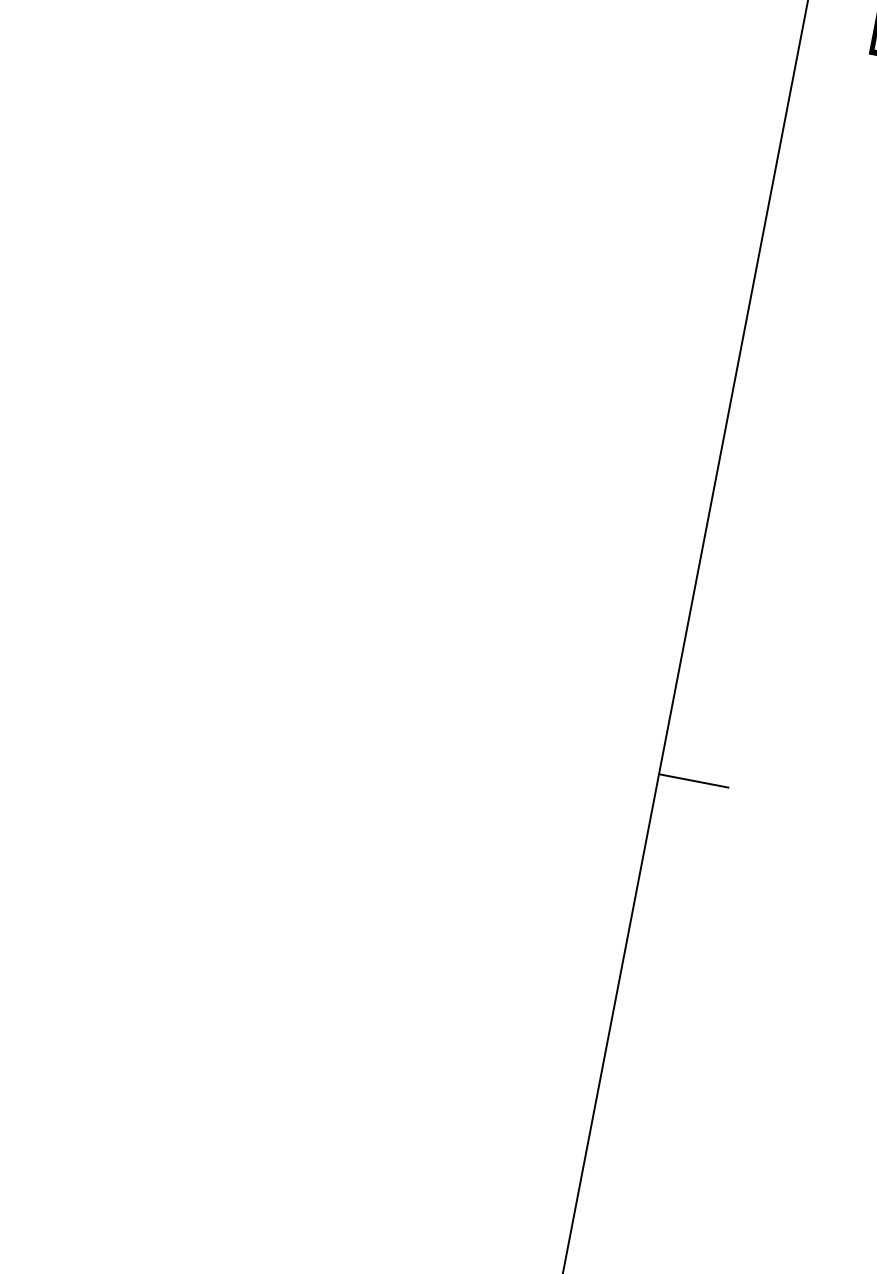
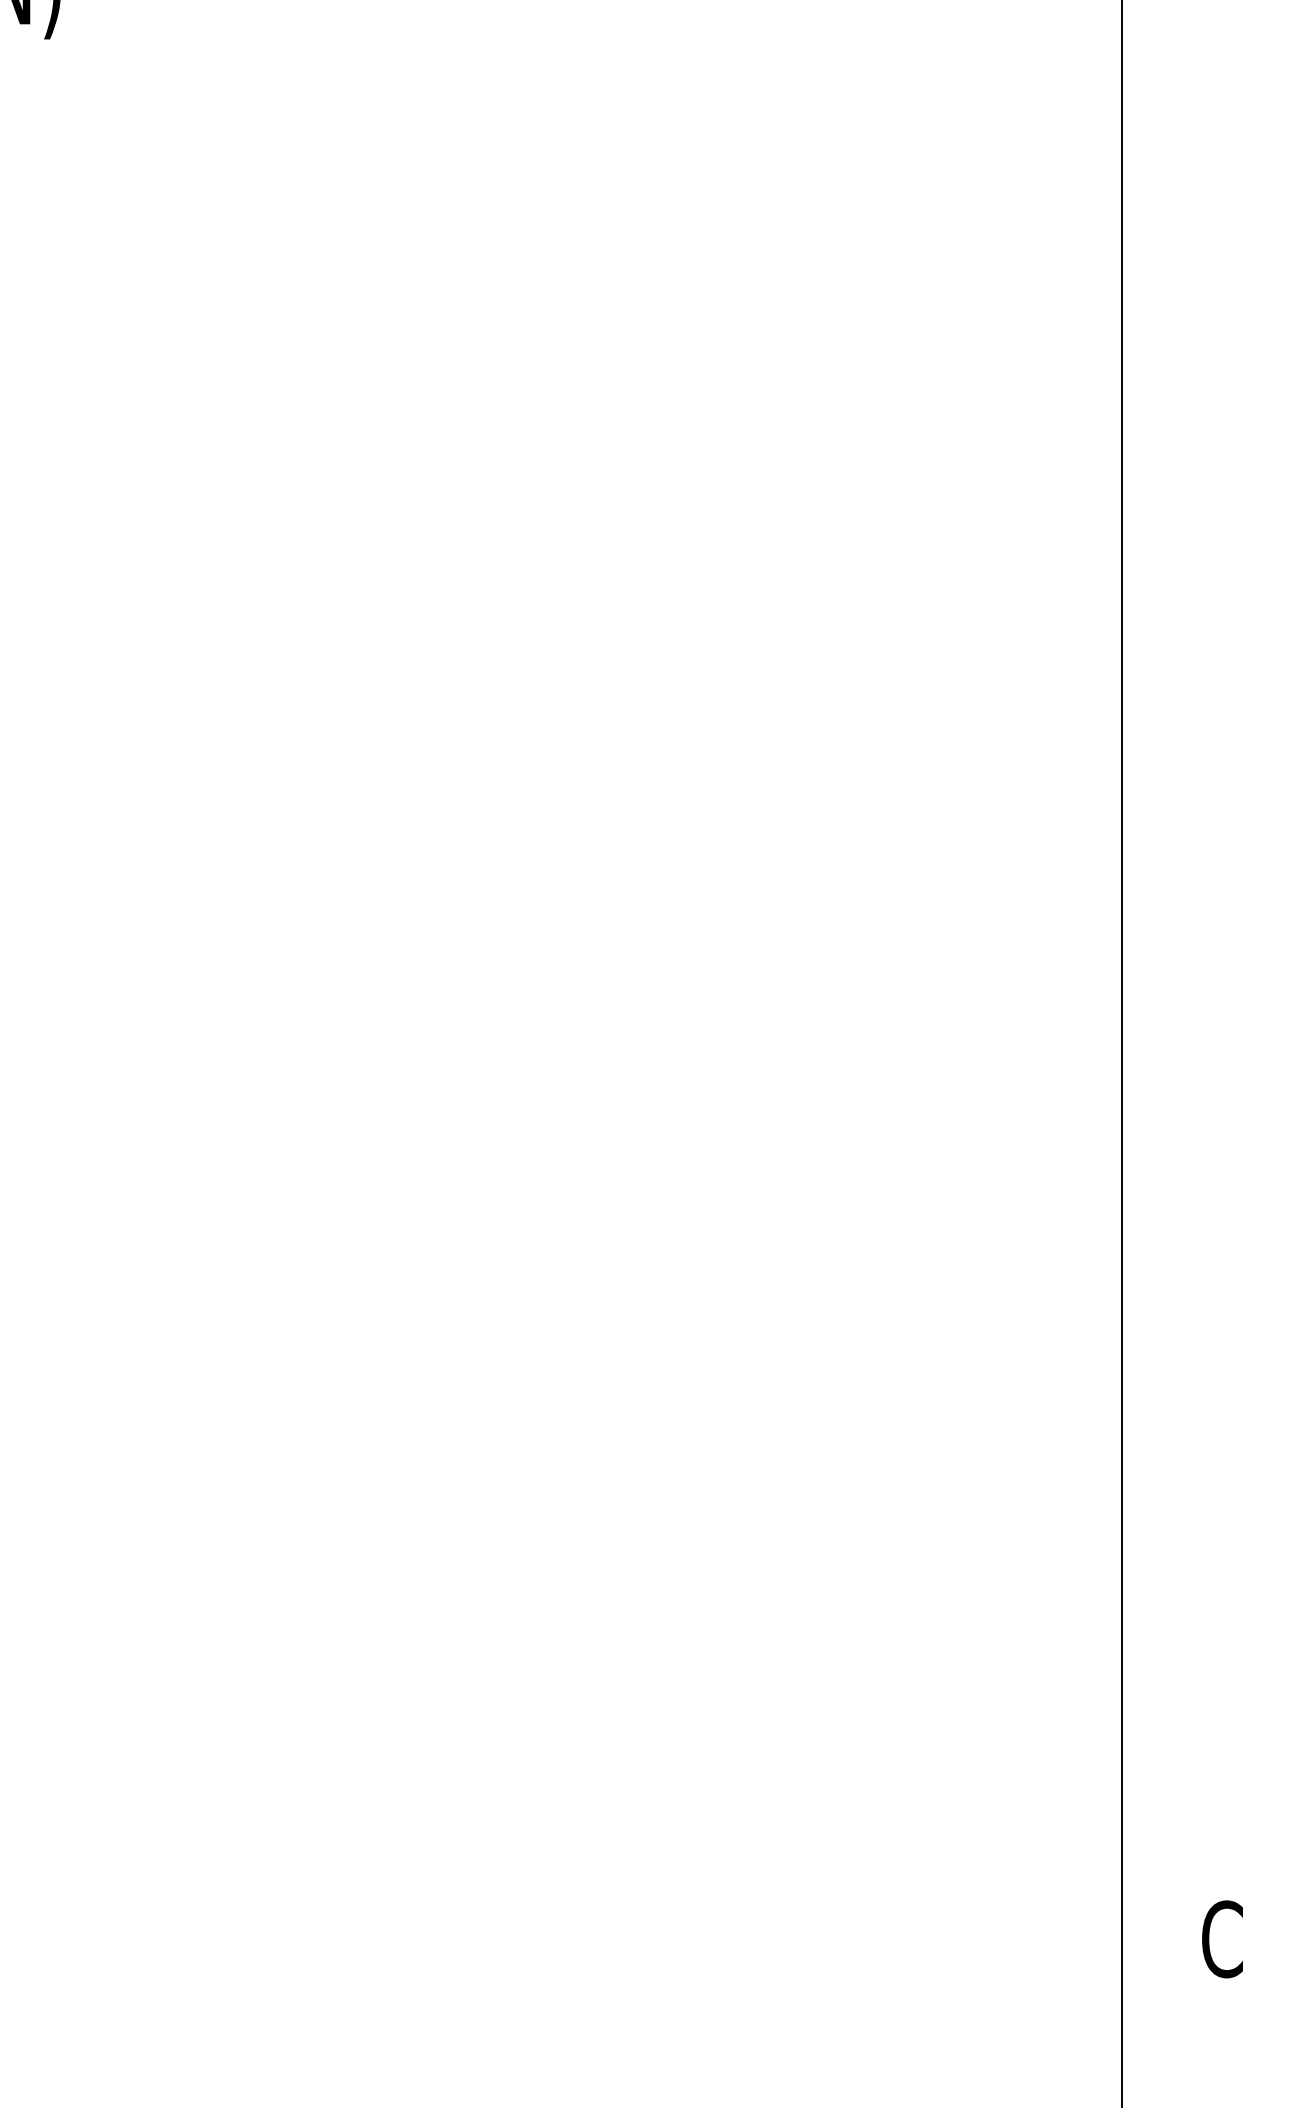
line: (693, 780) -> (1171, 961), removed

